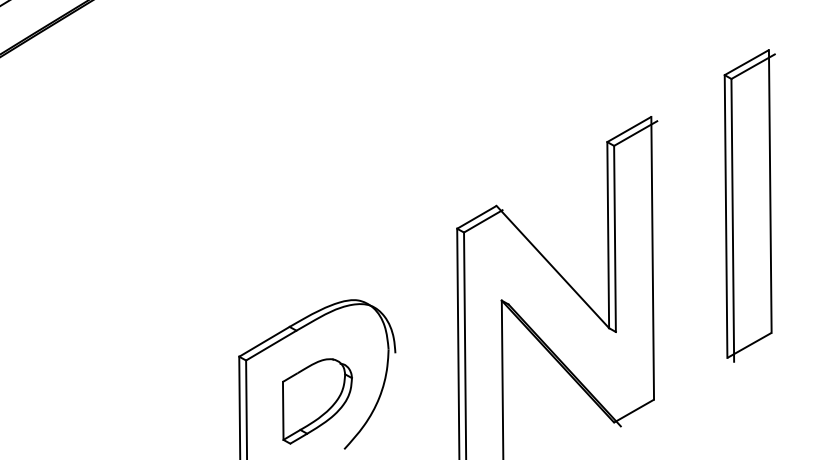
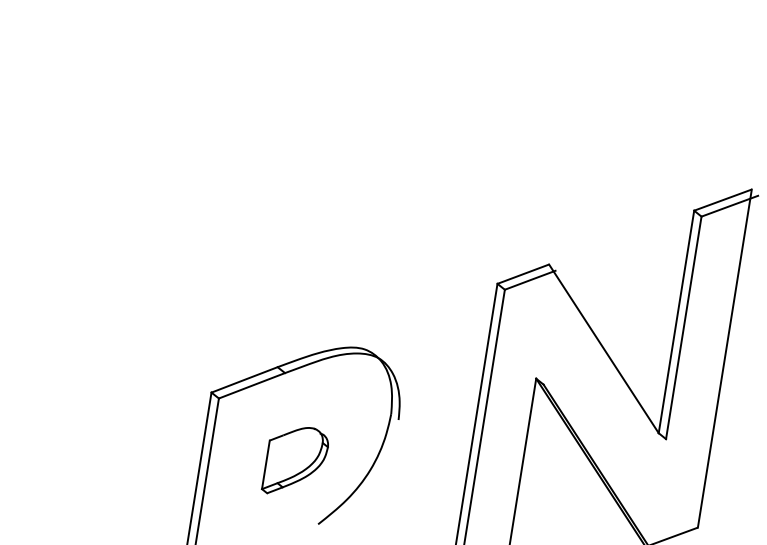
part: (317, 401) -> (295, 461), size x0.7

